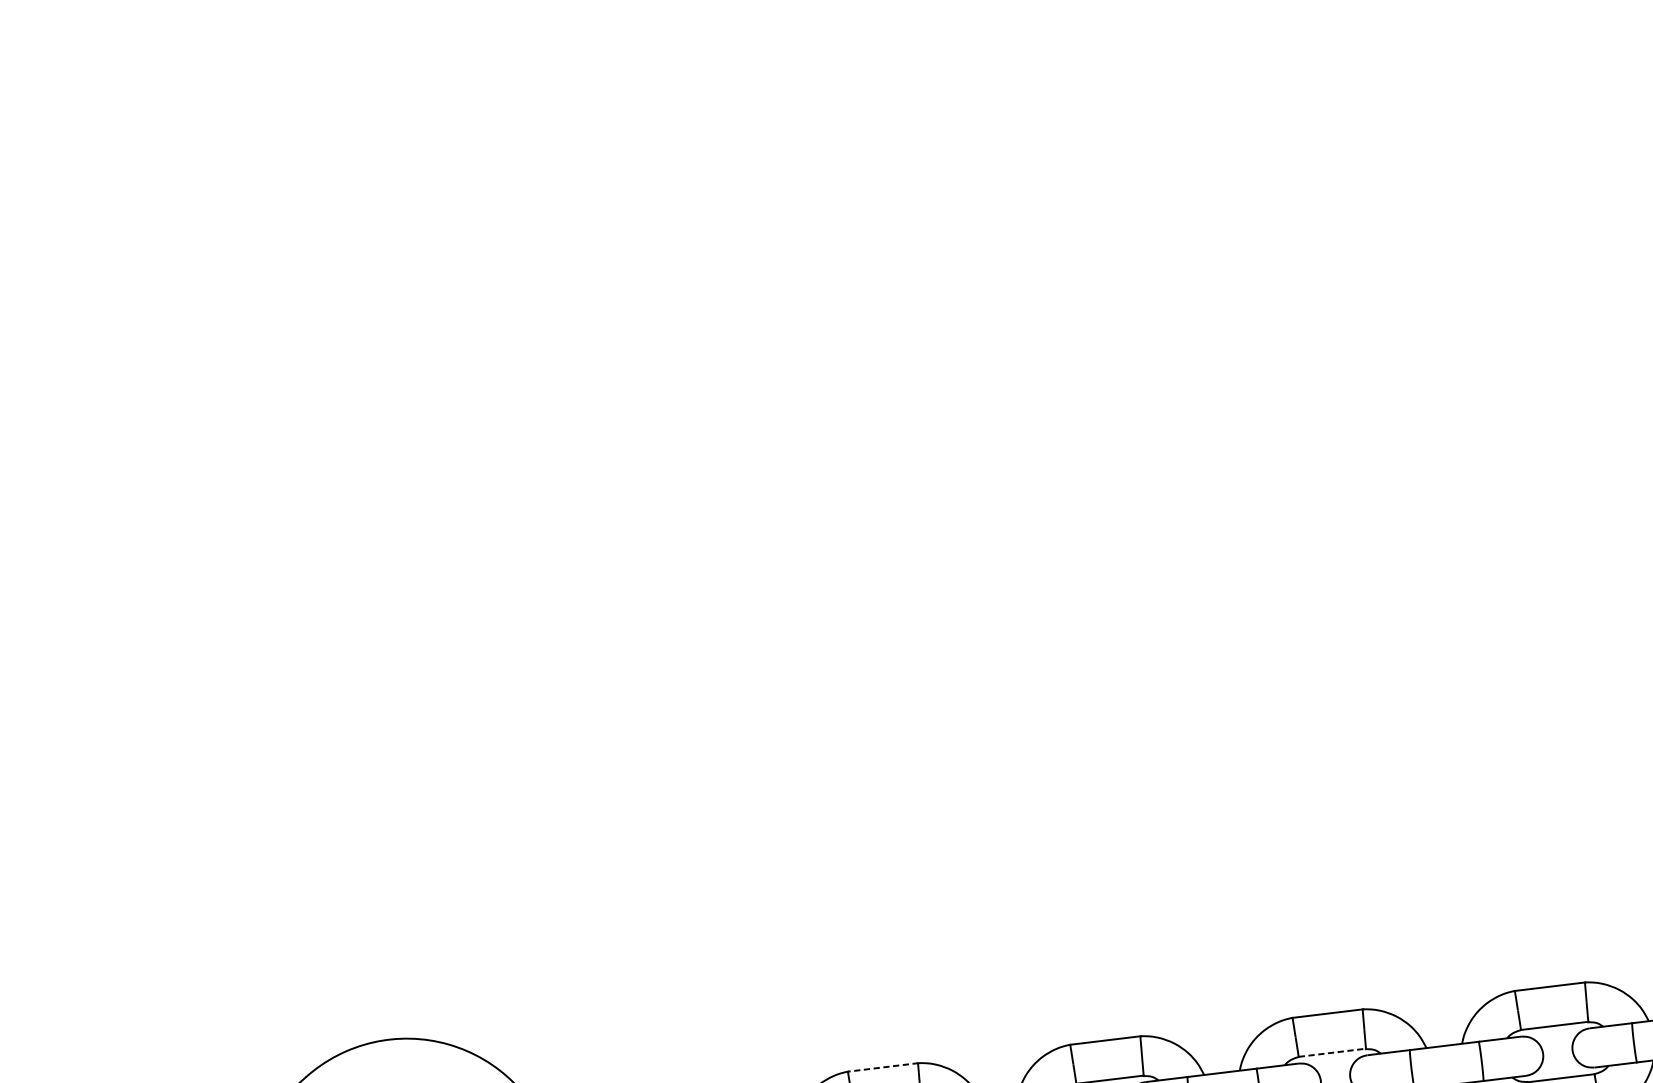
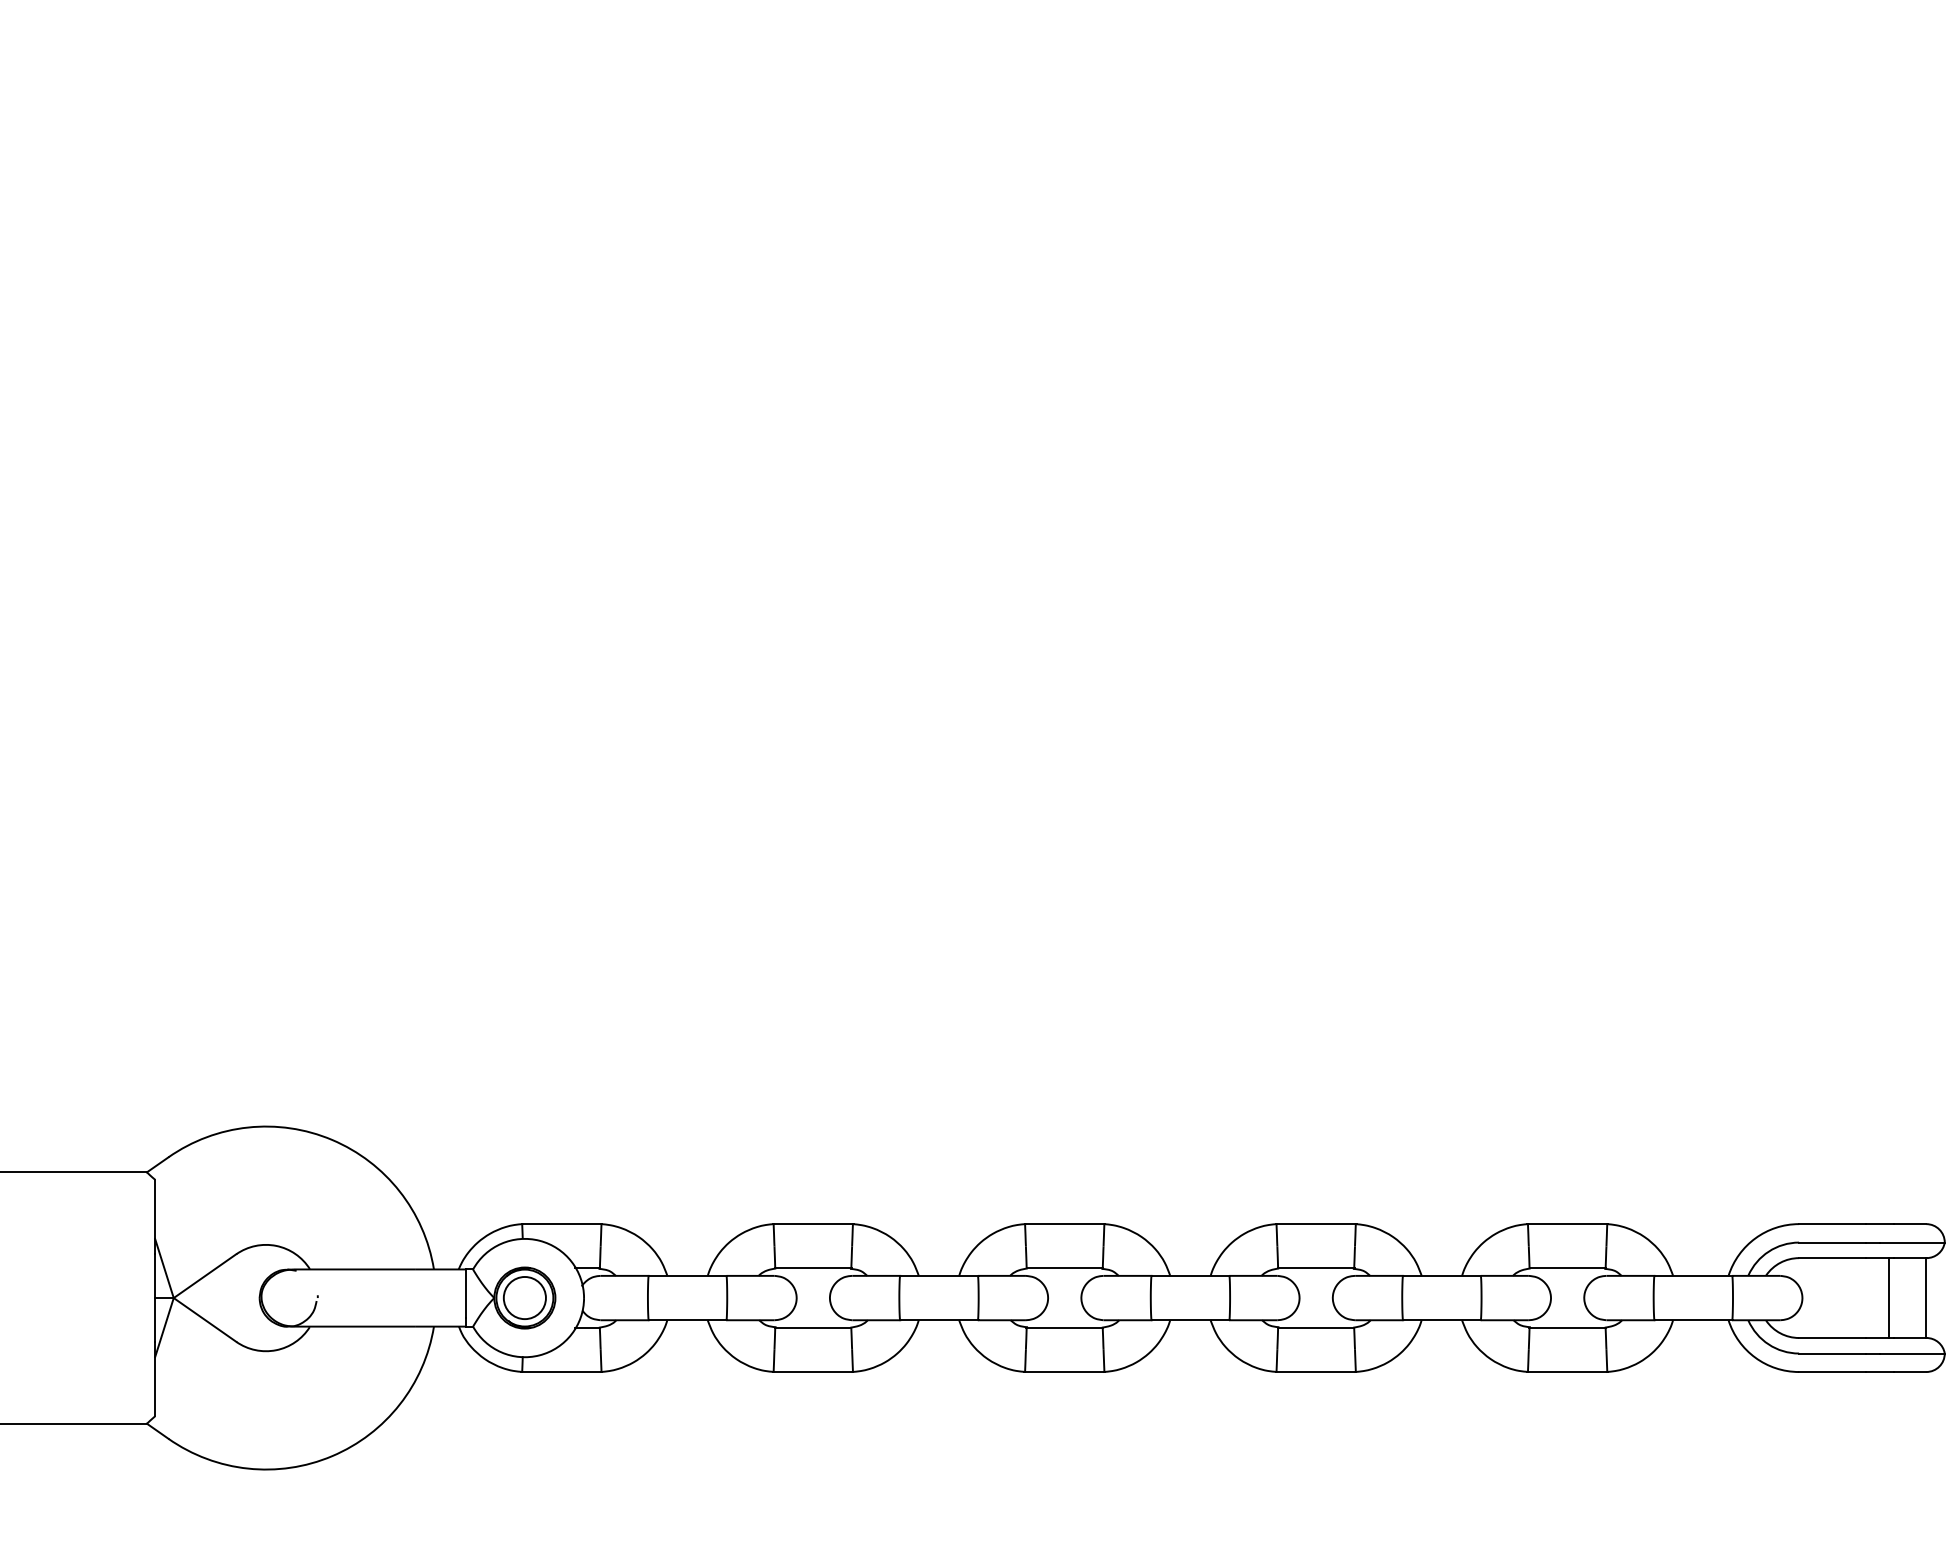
line: (1332, 1052) -> (1316, 1268), dashed -> solid
line: (882, 1067) -> (812, 1224), dashed -> solid

